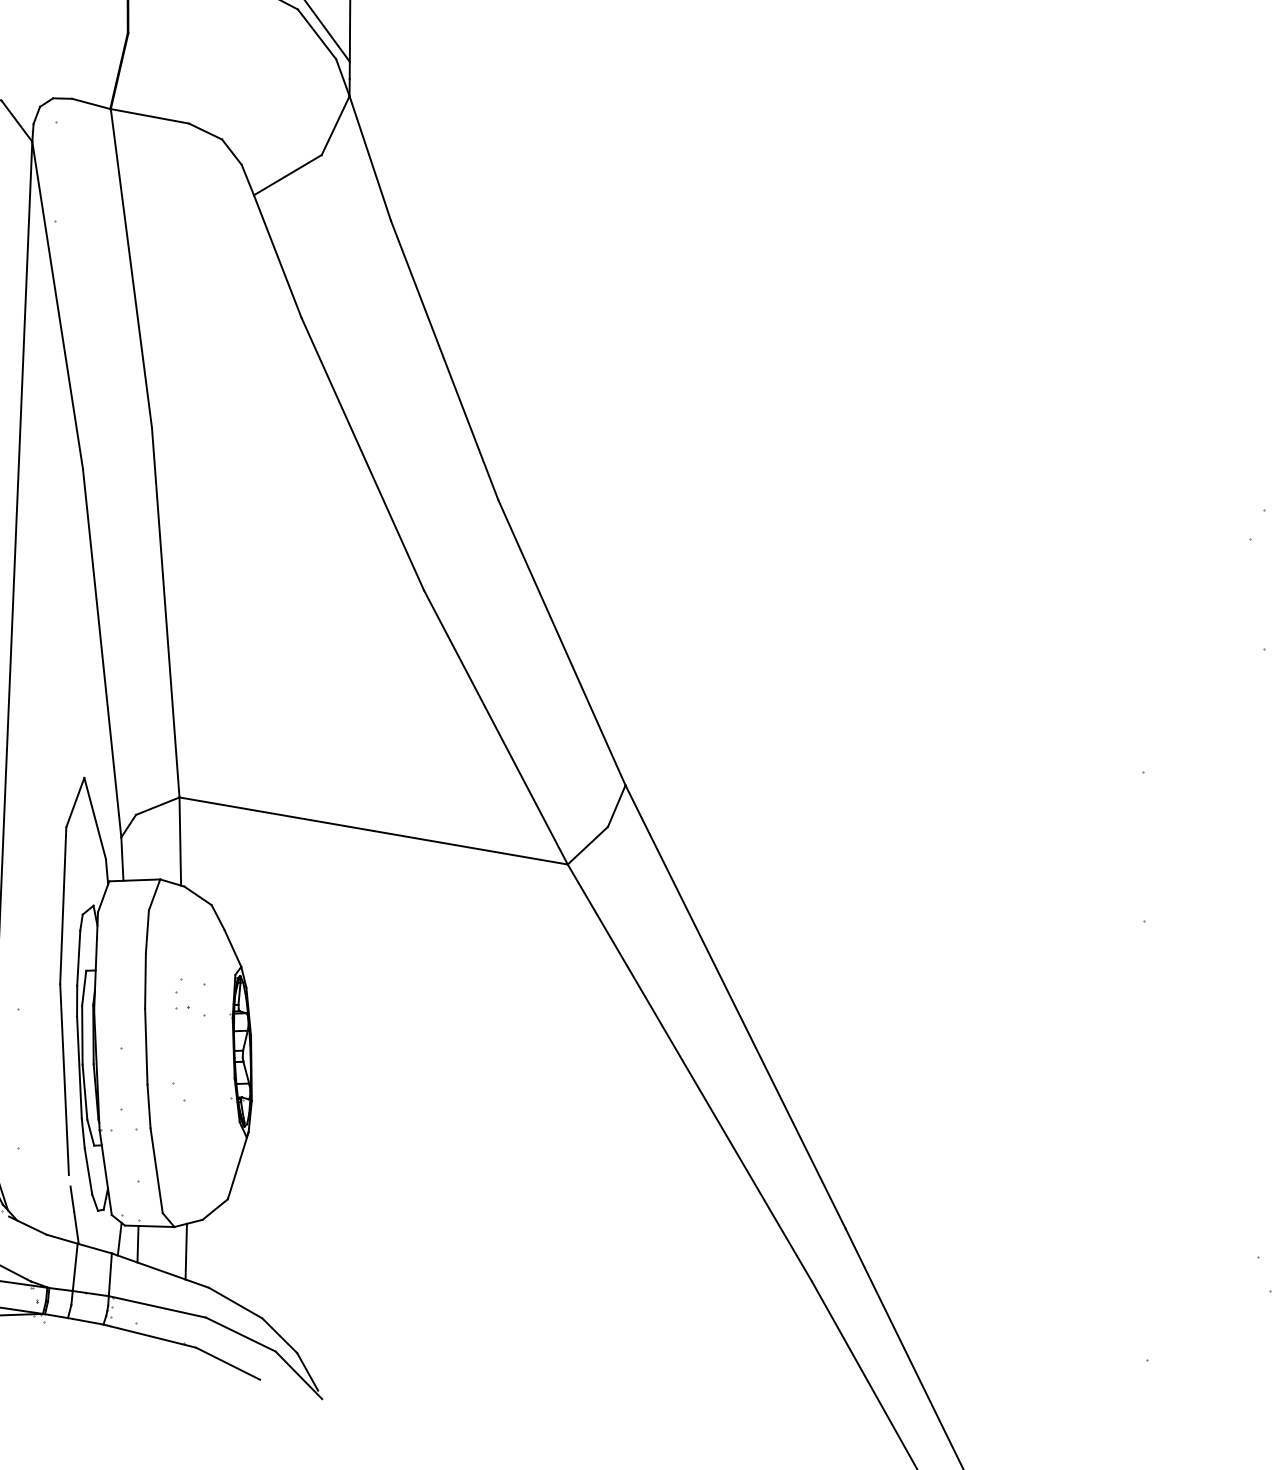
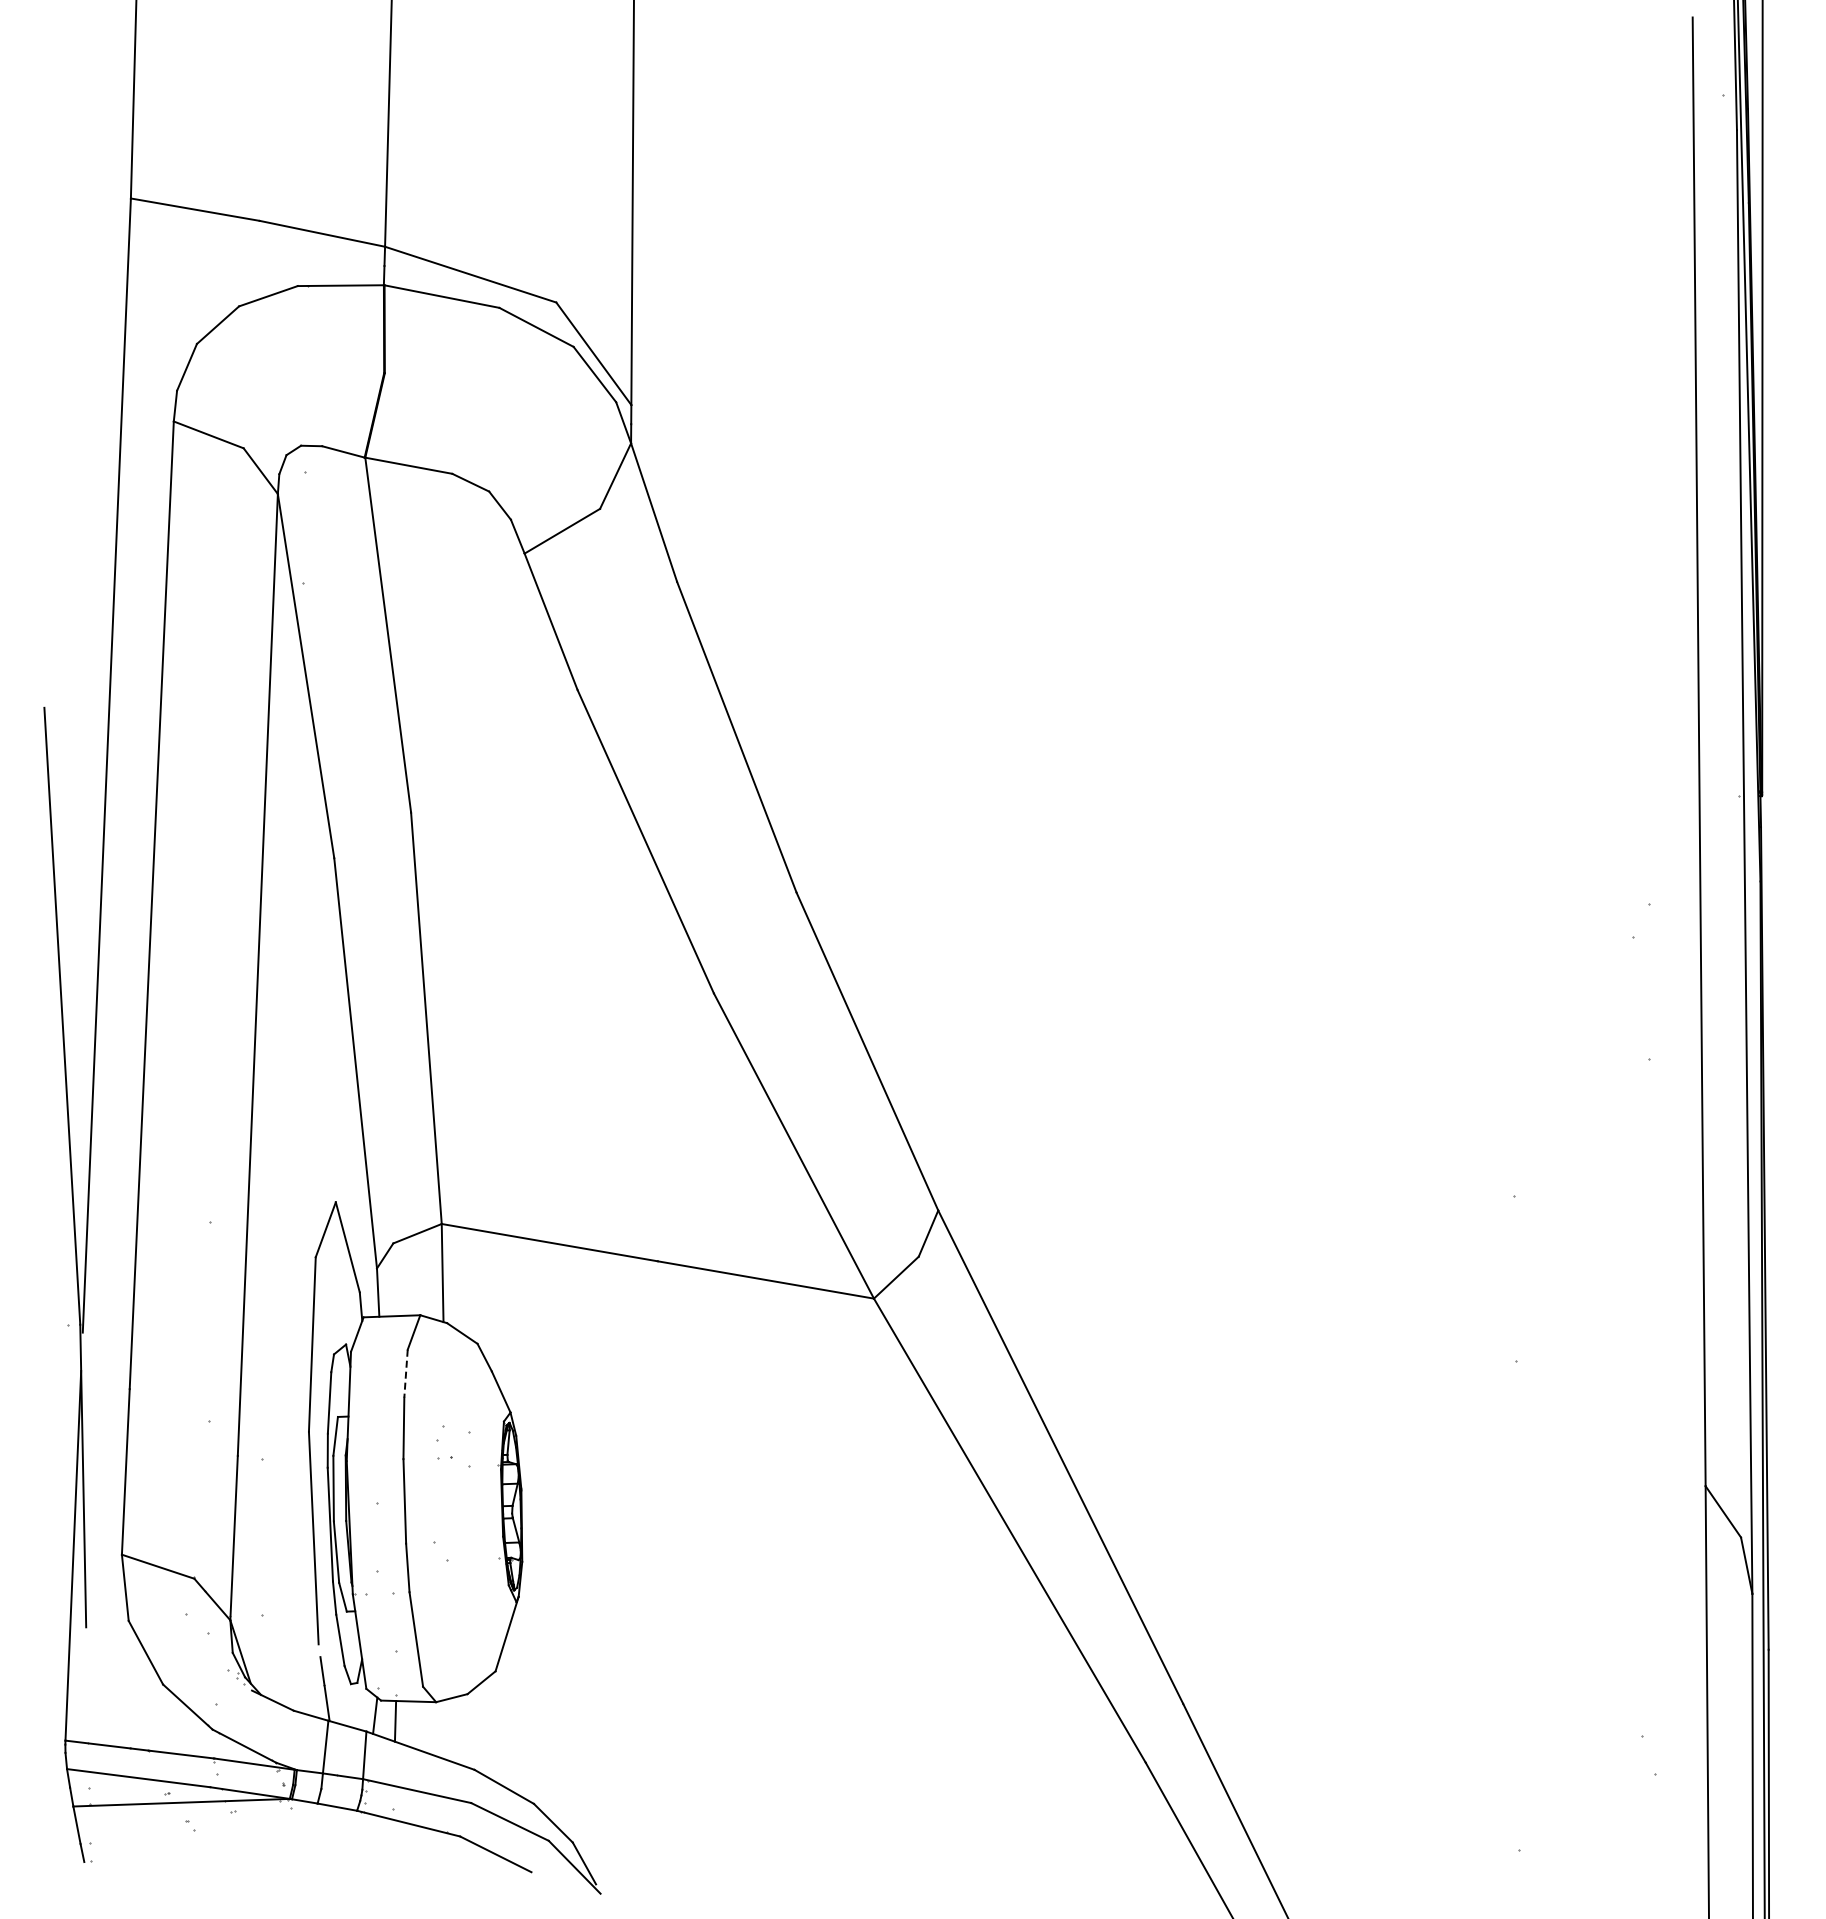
line: (147, 932) -> (406, 1374), solid -> dashed
line: (186, 1251) -> (449, 1729), removed

